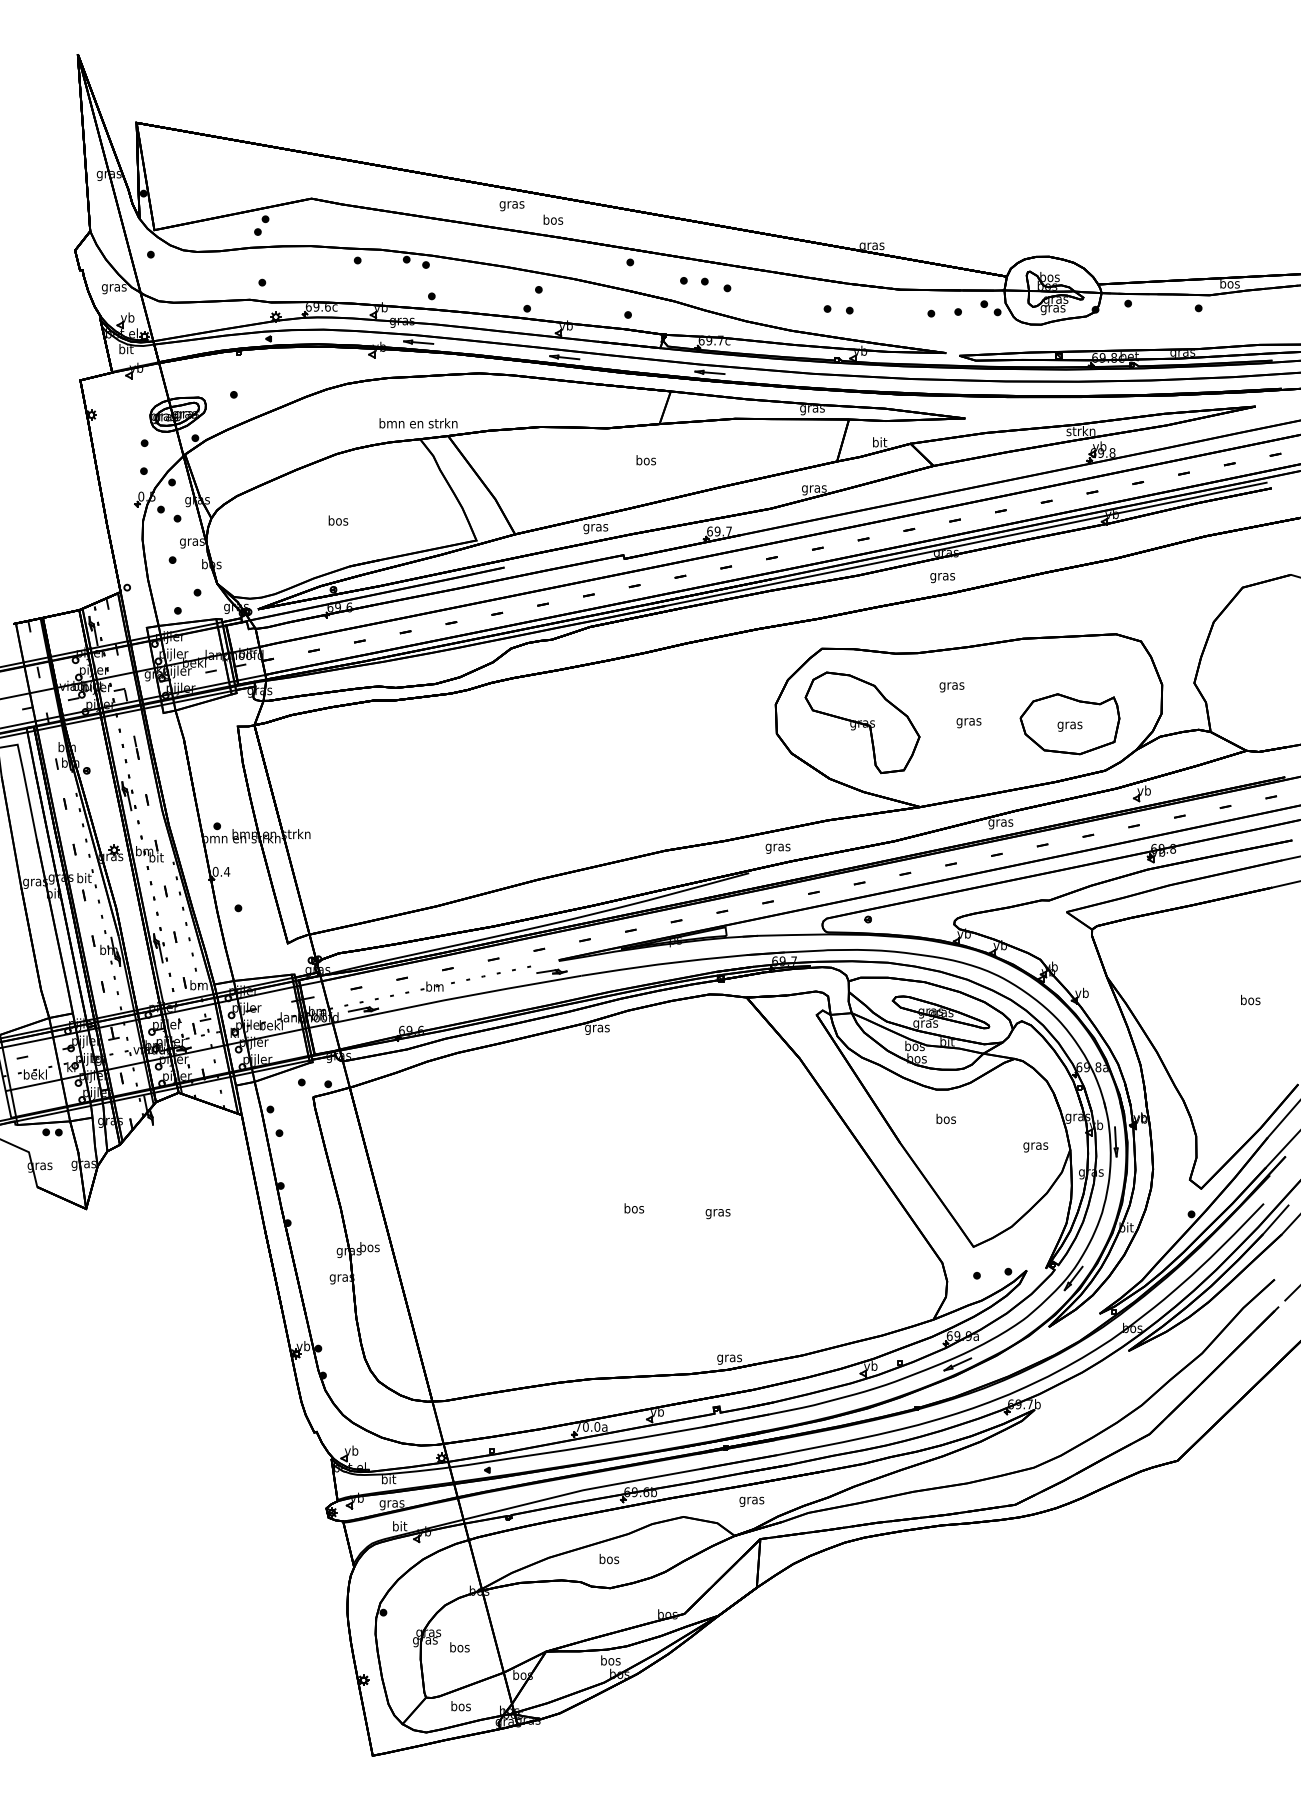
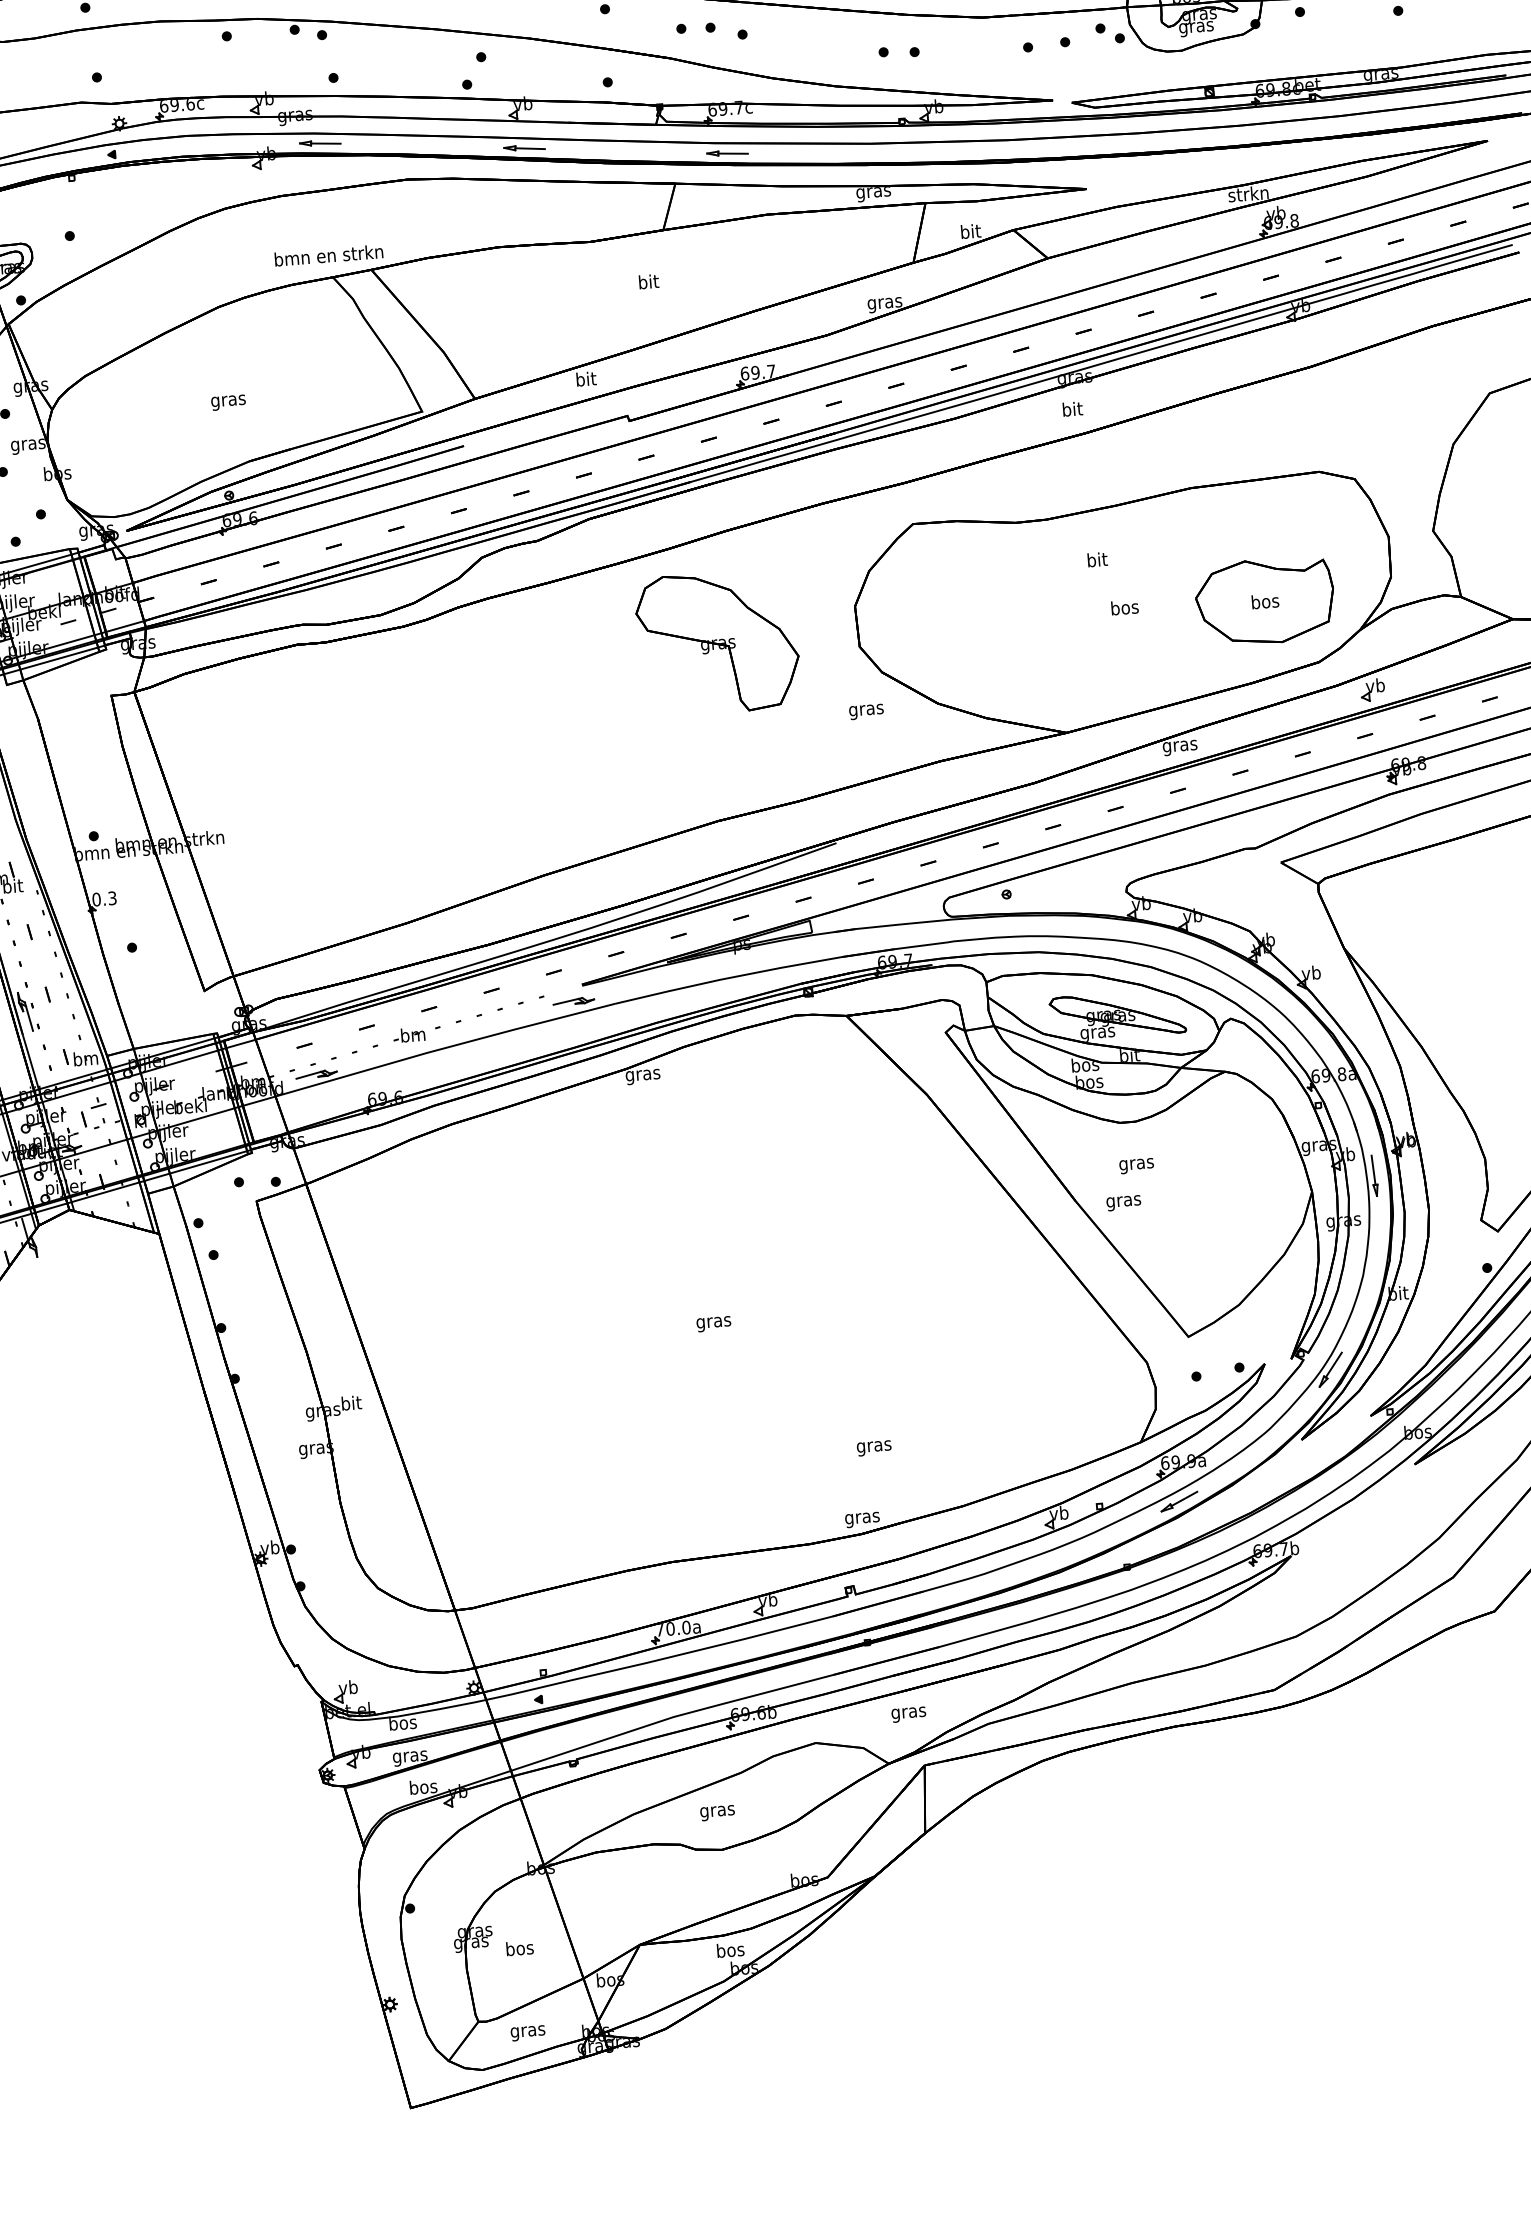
text: (645, 460) -> (647, 282), bos -> bit
text: (337, 521) -> (227, 400), bos -> gras
text: (595, 527) -> (585, 380), gras -> bit
text: (942, 576) -> (1072, 410), gras -> bit
text: (951, 685) -> (1096, 560), gras -> bit
text: (968, 721) -> (1124, 608), gras -> bos
part: (862, 722) -> (717, 642), moved
text: (1069, 725) -> (1264, 603), gras -> bos
text: (777, 848) -> (865, 711), moved
text: (227, 871) -> (112, 897), 0.4 -> 0.3
text: (945, 1119) -> (1135, 1163), bos -> gras
text: (1035, 1147) -> (1123, 1203), moved
text: (633, 1209) -> (712, 1322), bos -> gras
text: (717, 1214) -> (873, 1449), moved
text: (369, 1247) -> (350, 1403), bos -> bit
text: (388, 1479) -> (402, 1723), bit -> bos
text: (399, 1526) -> (422, 1787), bit -> bos
text: (608, 1559) -> (716, 1810), bos -> gras
text: (460, 1707) -> (527, 2031), bos -> gras

